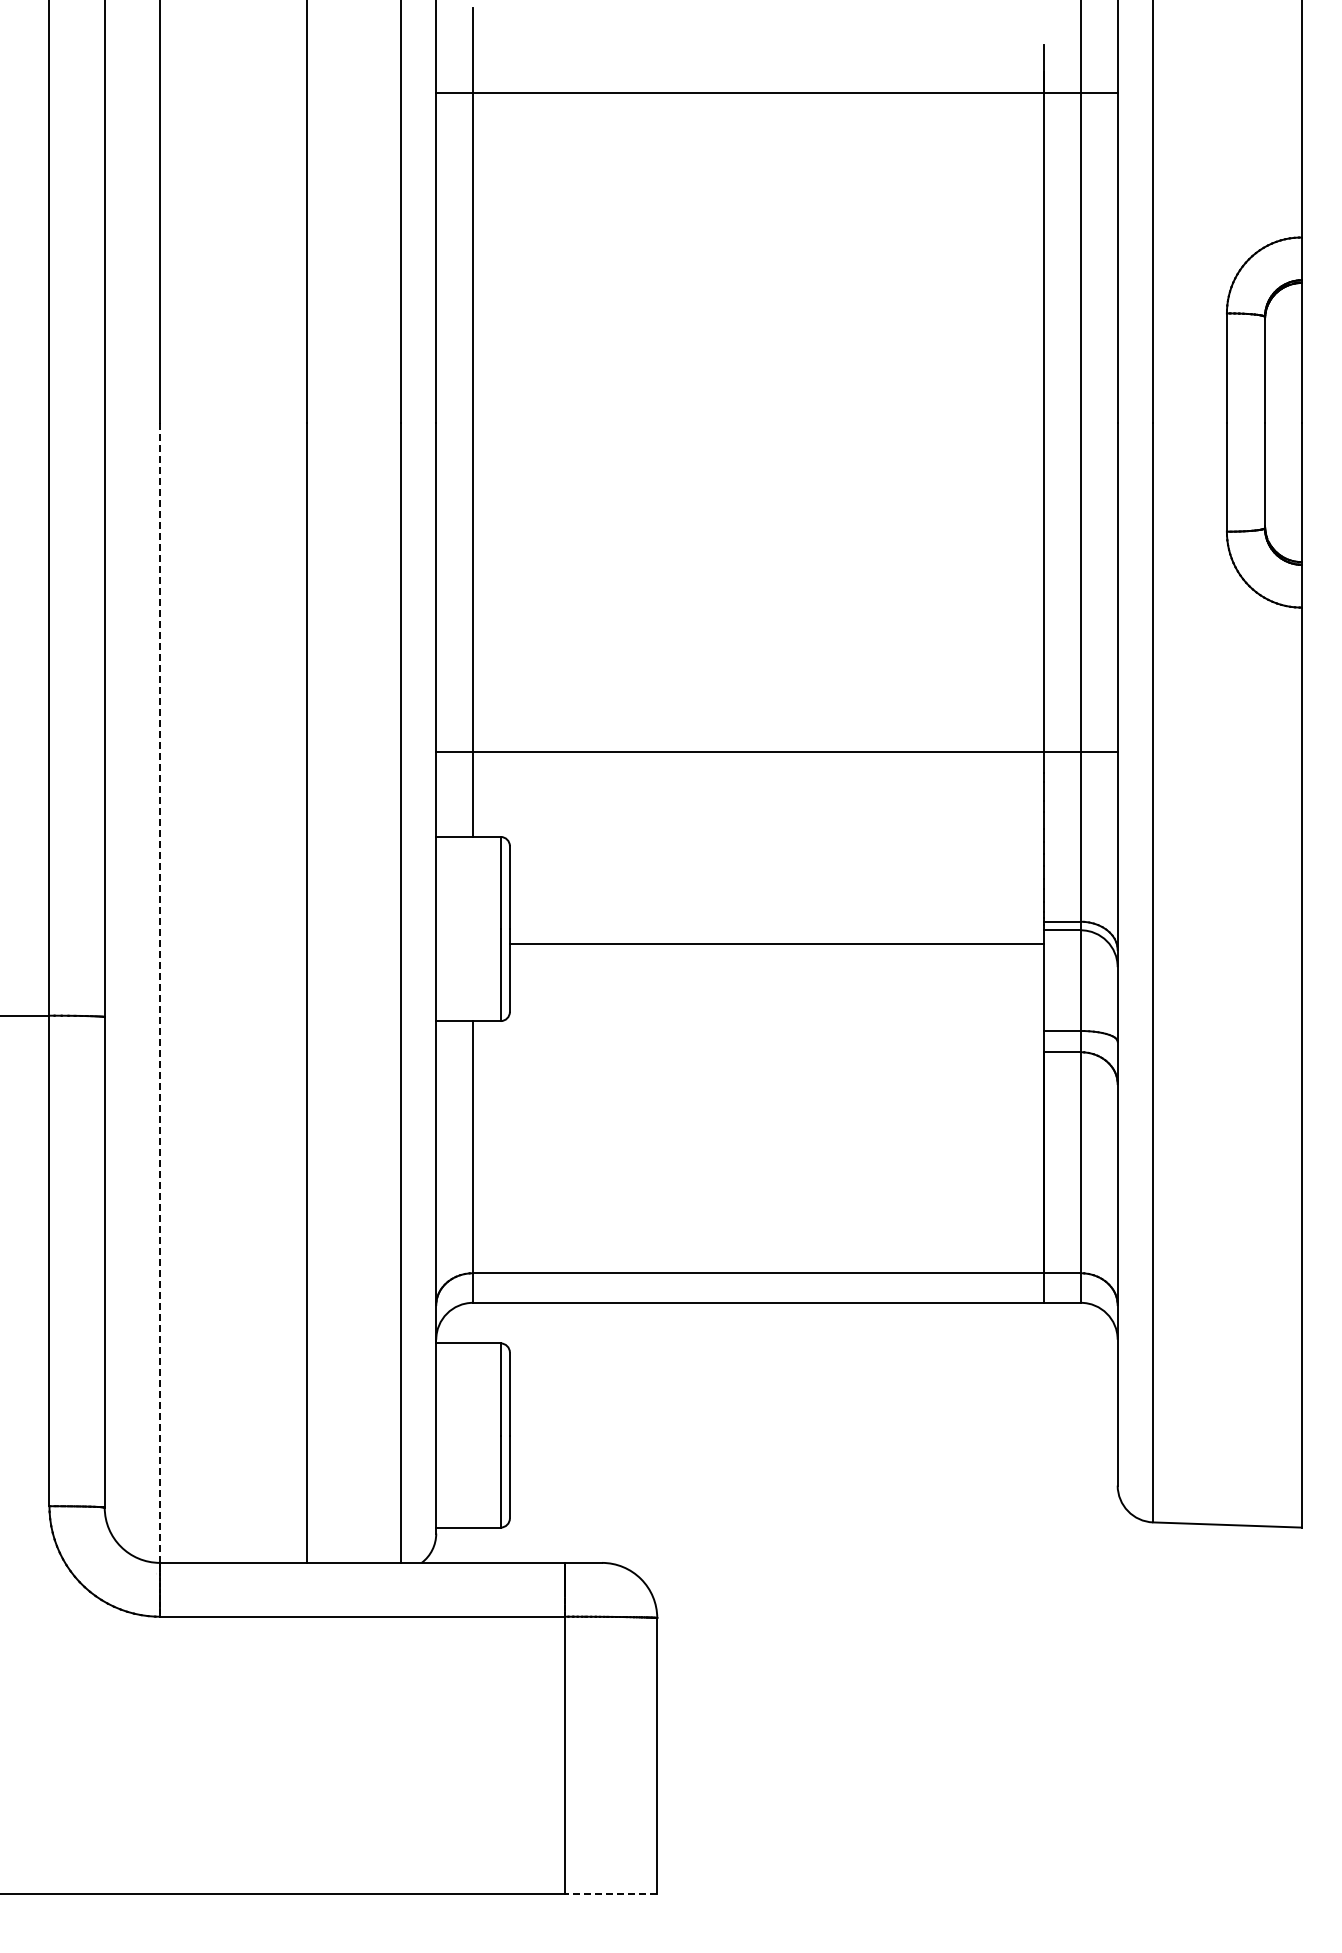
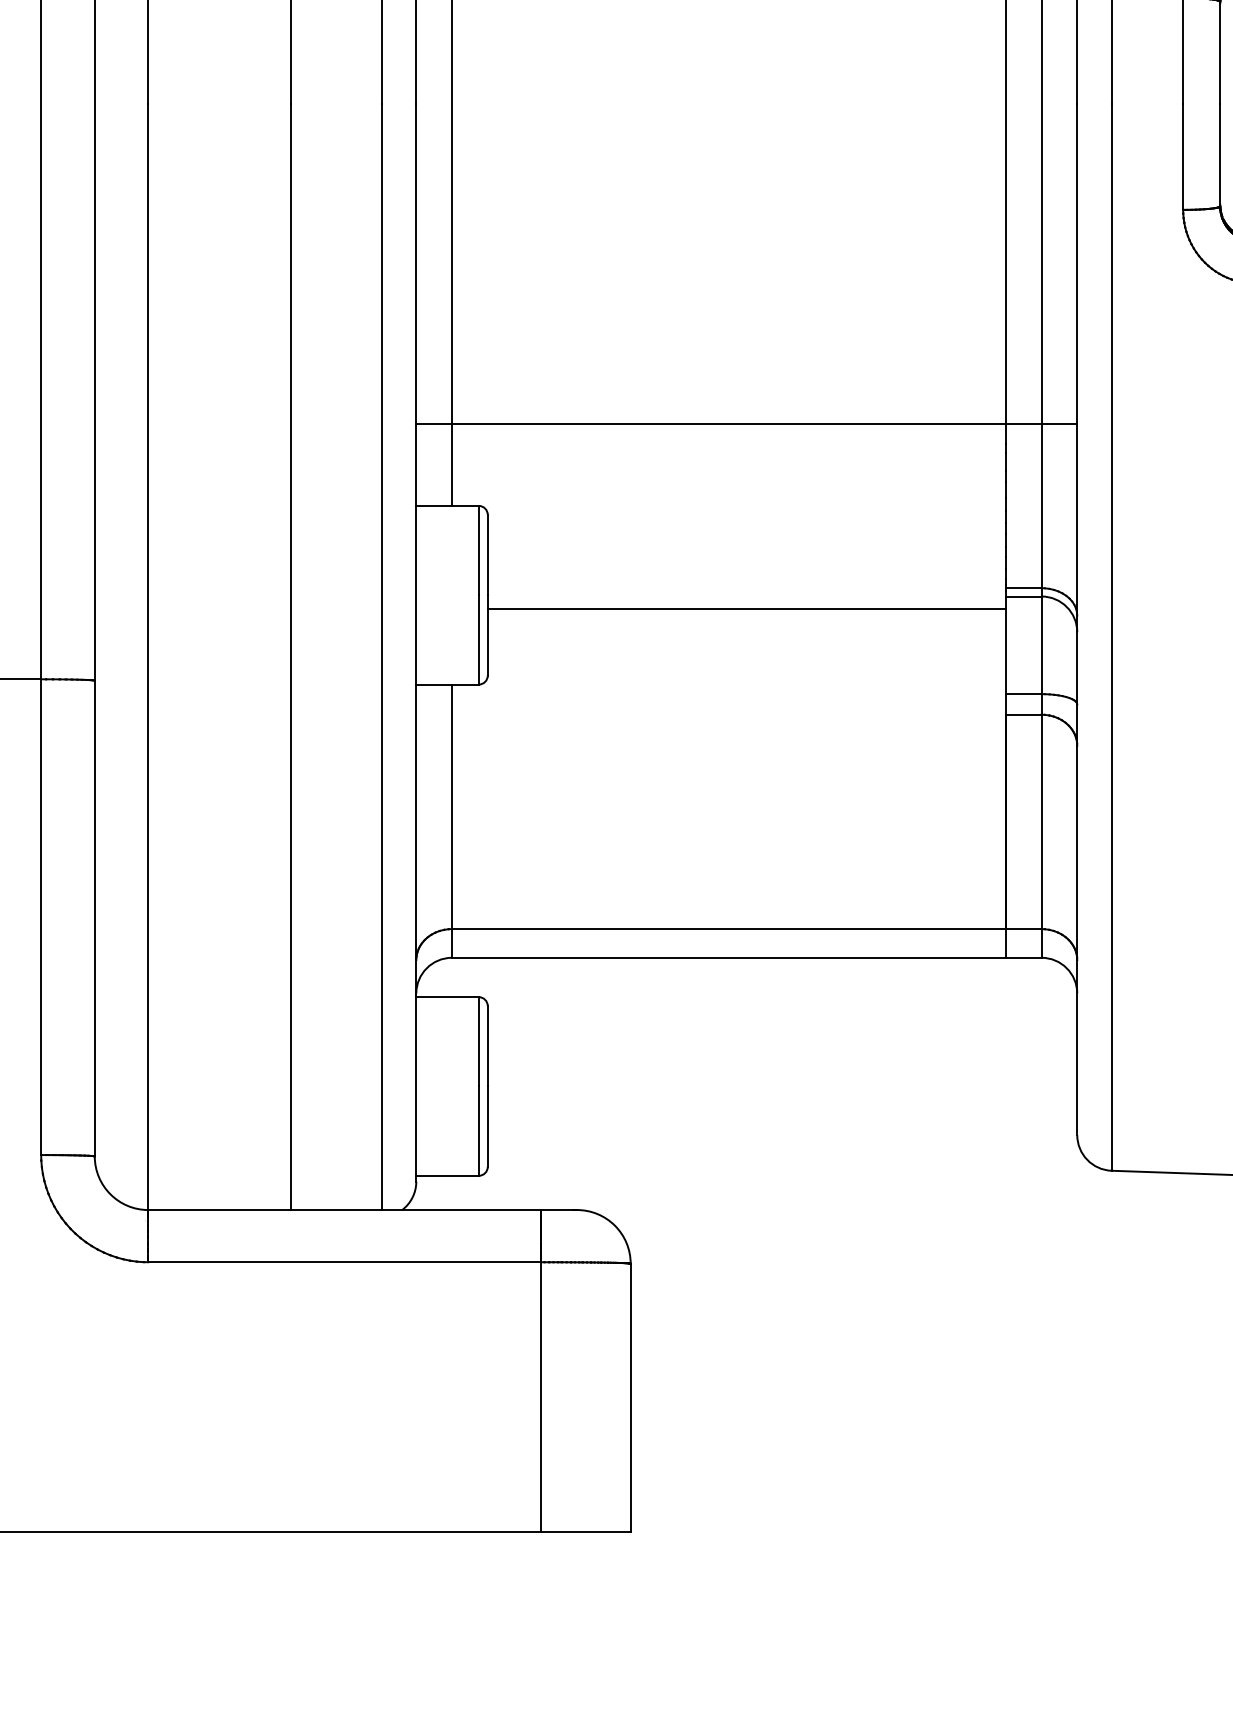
line: (159, 993) -> (147, 657), dashed -> solid
line: (610, 1894) -> (585, 1531), dashed -> solid

